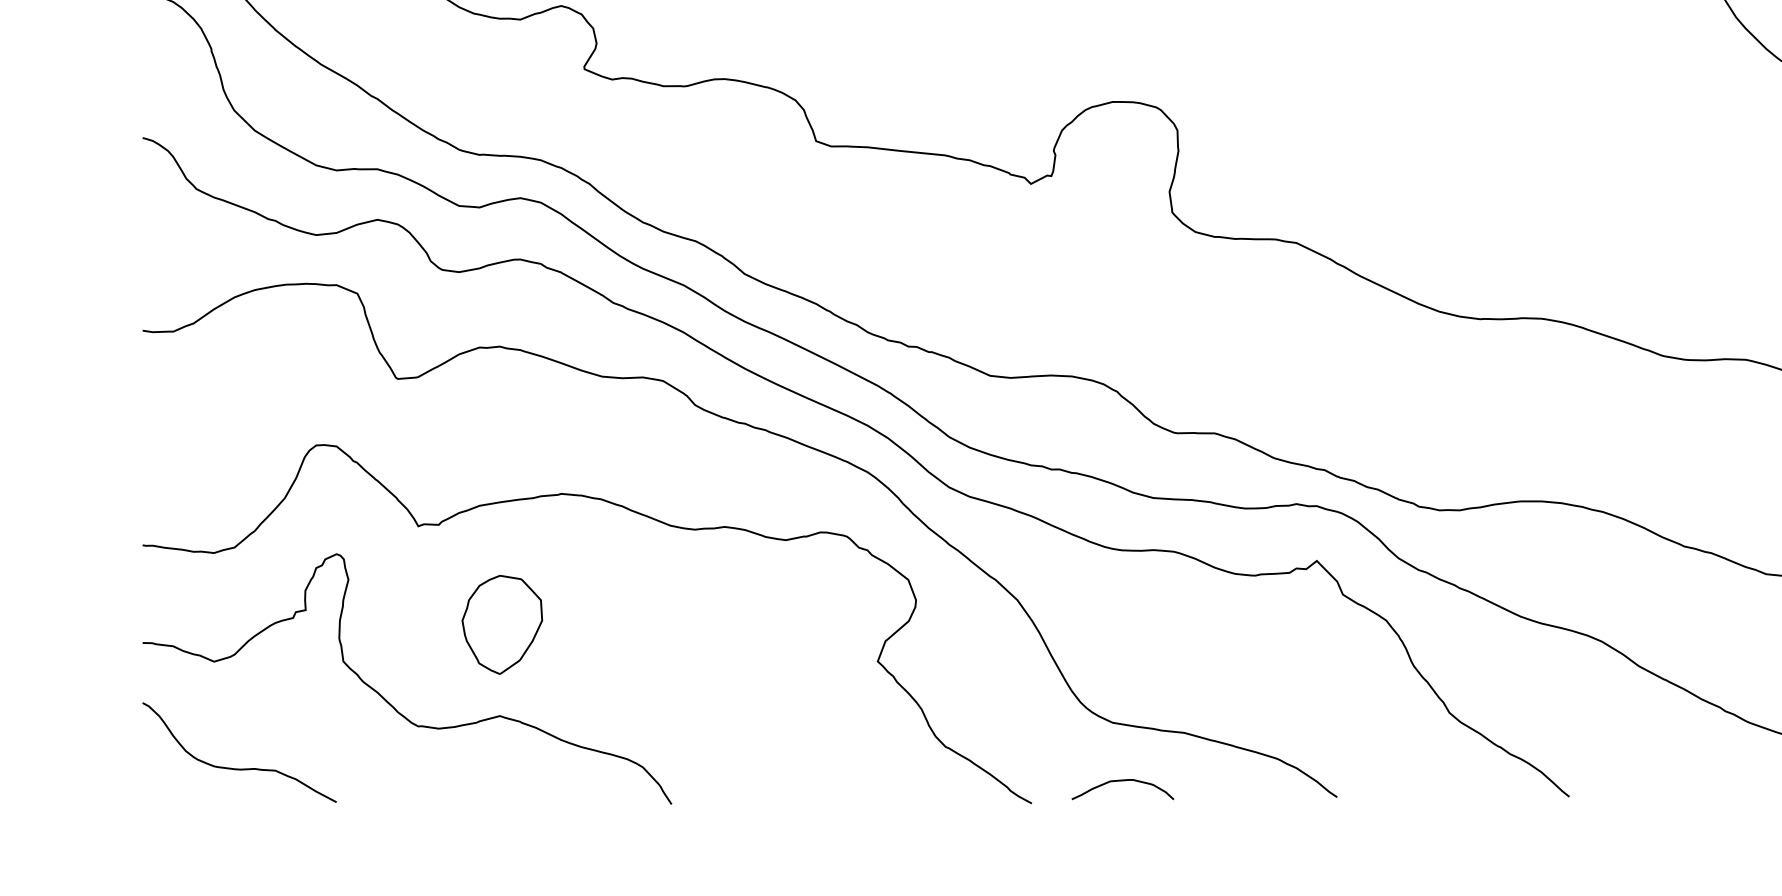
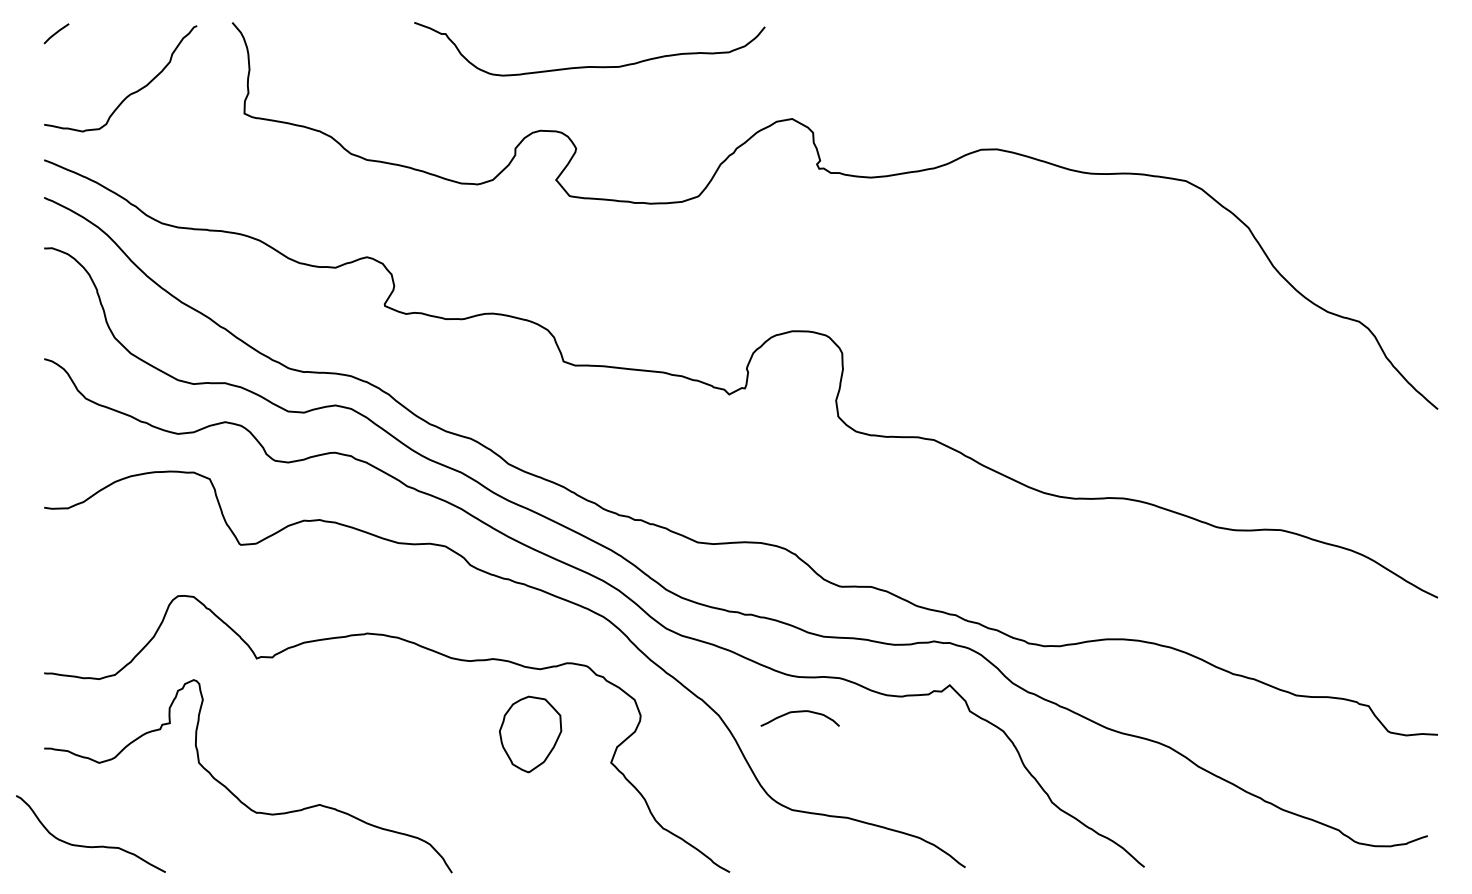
part: (502, 624) -> (530, 734), moved
curve: (233, 767) -> (86, 845), moved
curve: (1122, 781) -> (799, 712), moved

